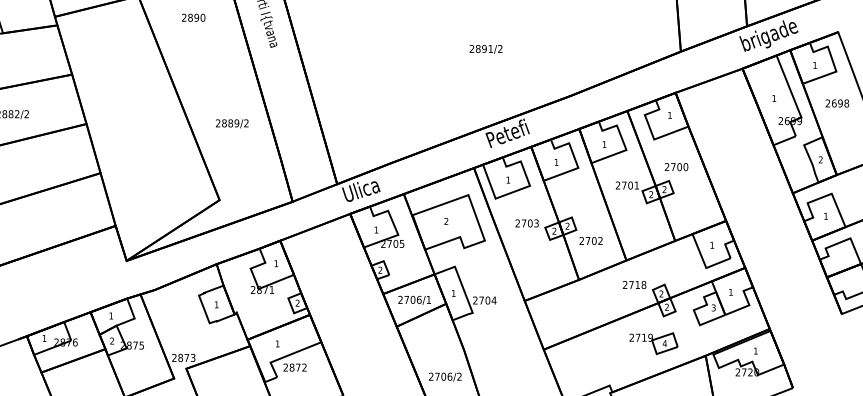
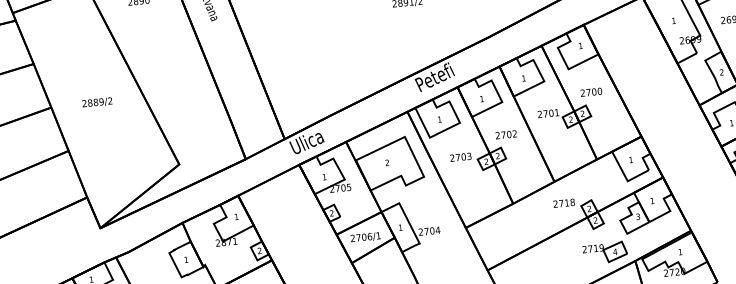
text: (232, 123) -> (97, 102), moved
text: (590, 241) -> (505, 135), moved
part: (653, 343) -> (604, 252), moved

